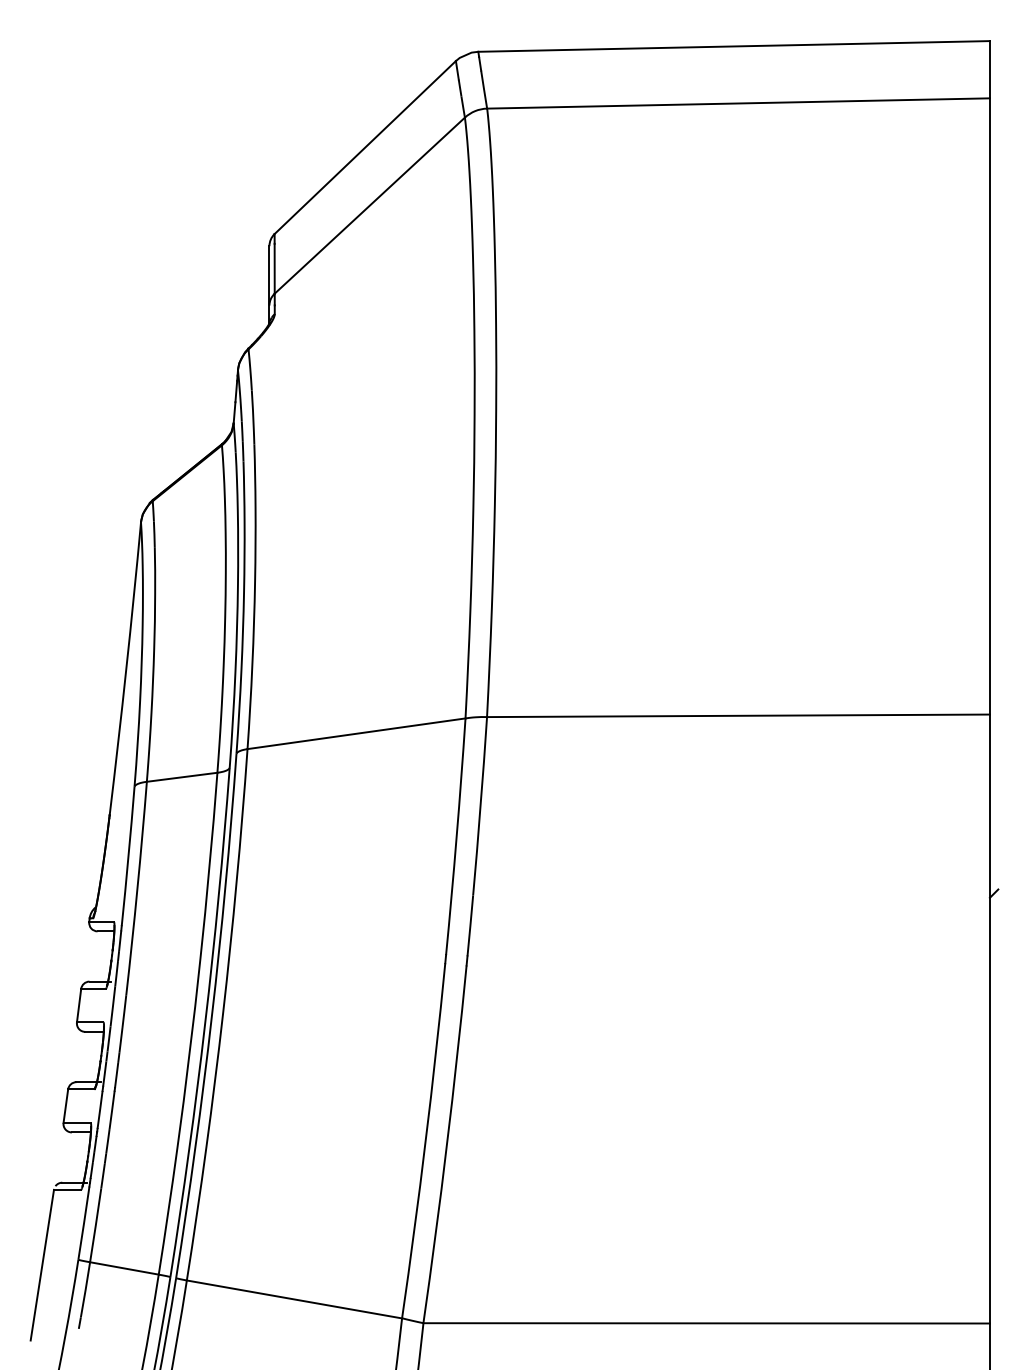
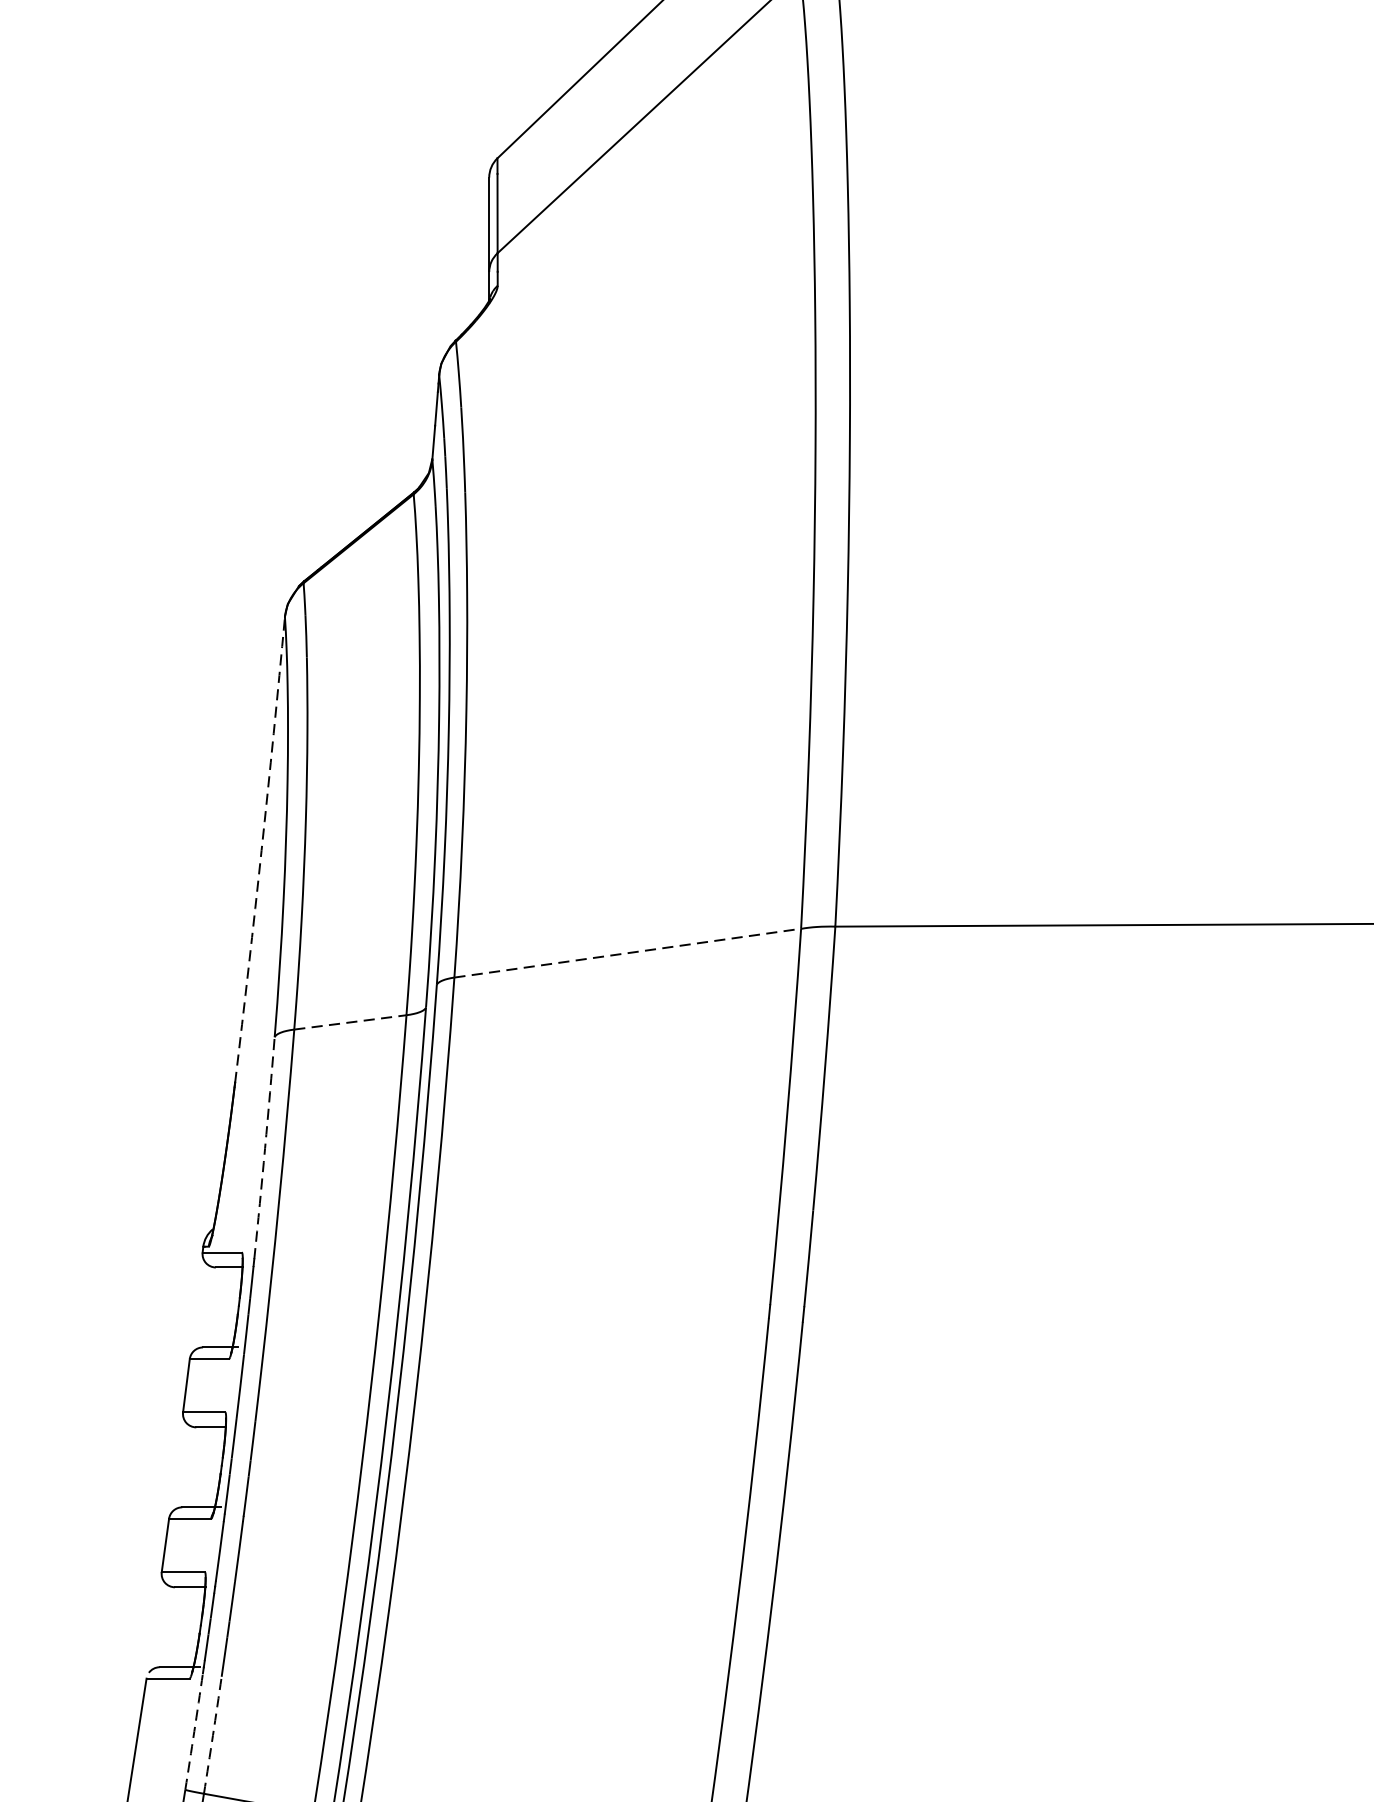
arc: (126, 669) -> (261, 850), solid -> dashed
line: (357, 733) -> (629, 952), solid -> dashed
line: (182, 777) -> (350, 1022), solid -> dashed
arc: (128, 856) -> (265, 1148), solid -> dashed
arc: (84, 1223) -> (195, 1732), solid -> dashed
arc: (95, 1225) -> (212, 1735), solid -> dashed

